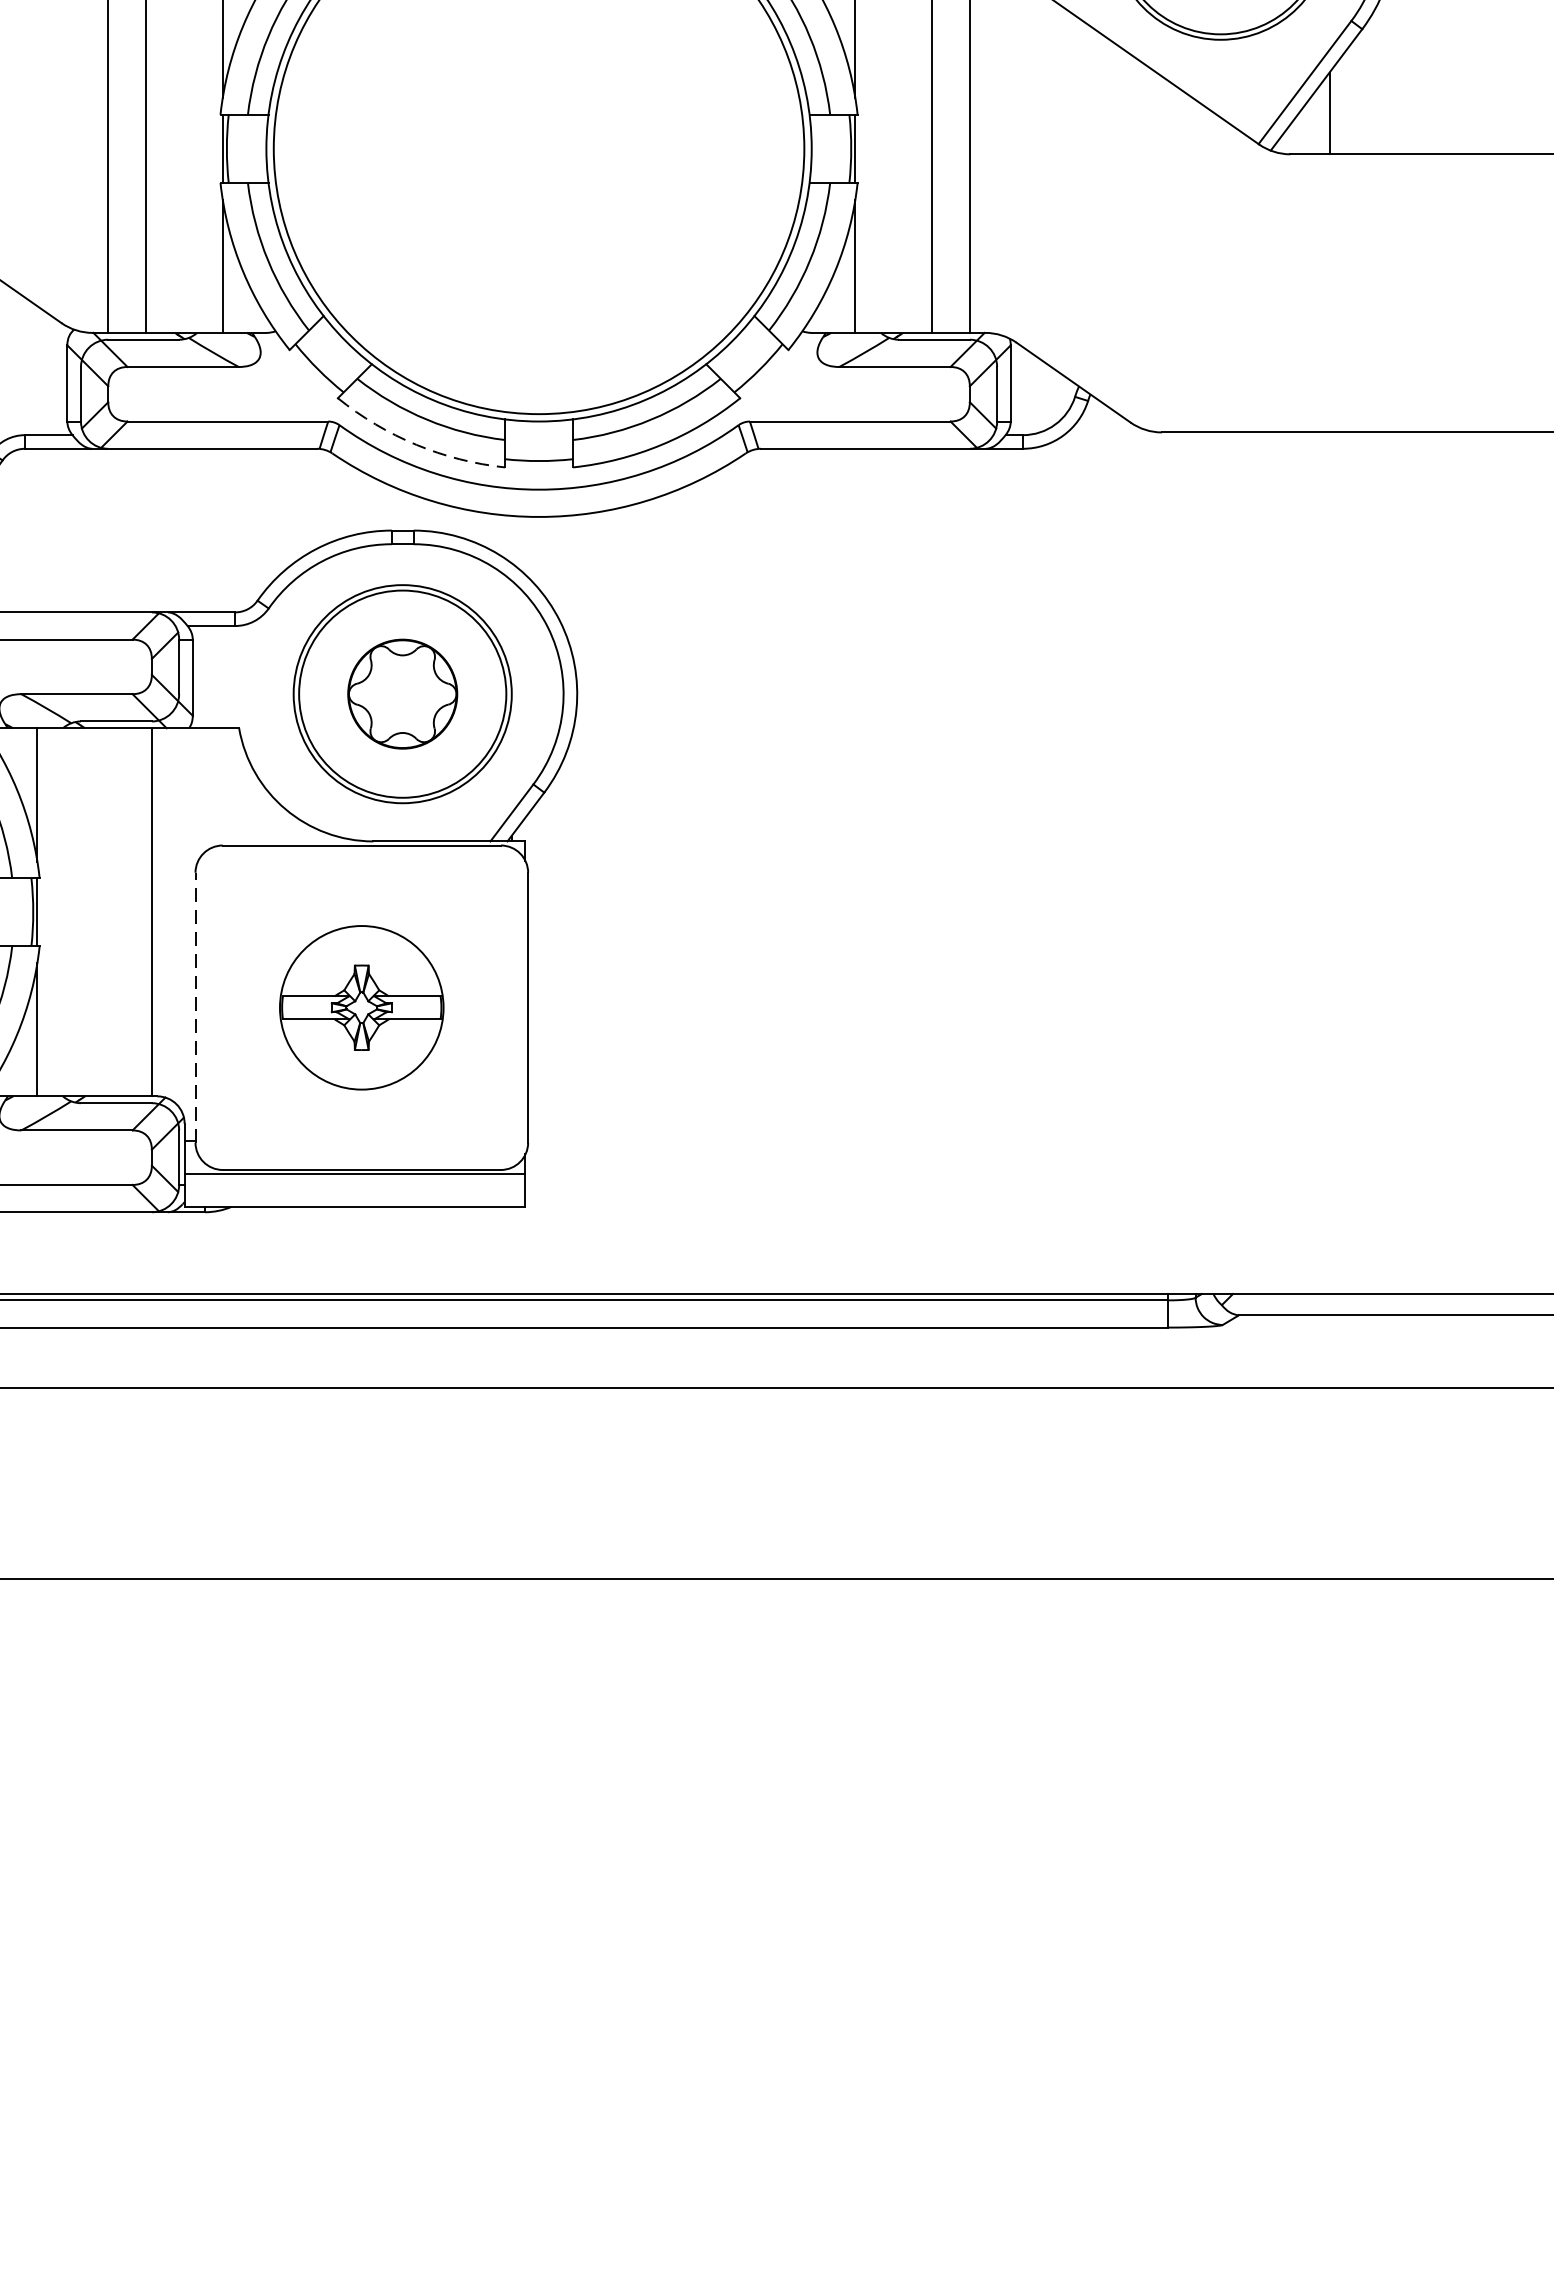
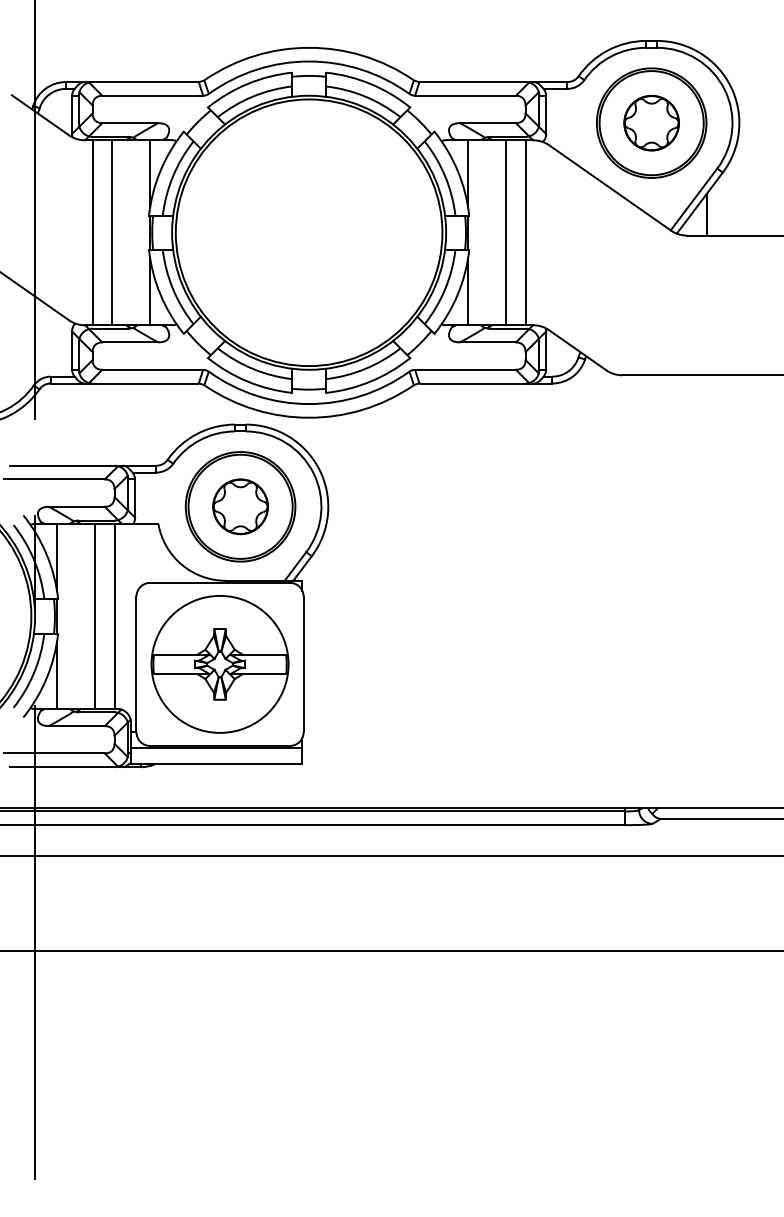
arc: (416, 444) -> (247, 381), dashed -> solid
line: (113, 910) -> (95, 615), added
line: (195, 1007) -> (136, 664), dashed -> solid
part: (360, 1007) -> (219, 664), size x1.67

